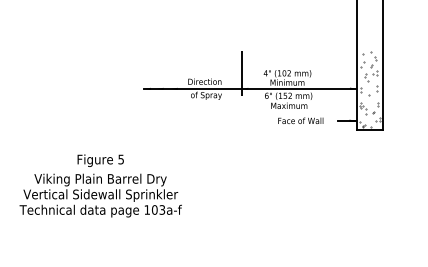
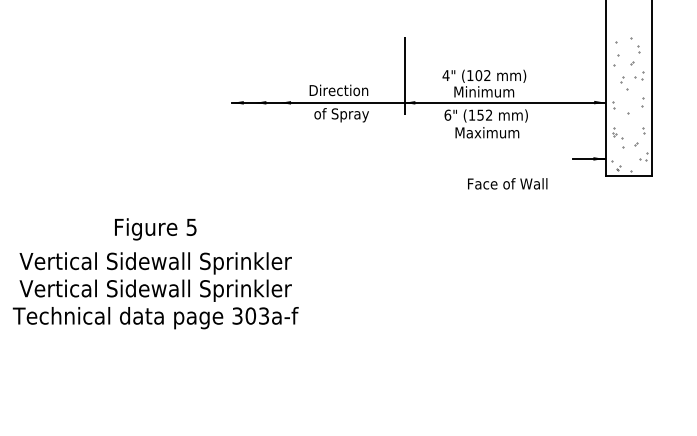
text: (300, 120) -> (507, 183), moved
text: (100, 179) -> (155, 262), Viking Plain Barrel Dry -> Vertical Sidewall Sprinkler
text: (146, 209) -> (236, 315), 103a-f -> 303a-f

